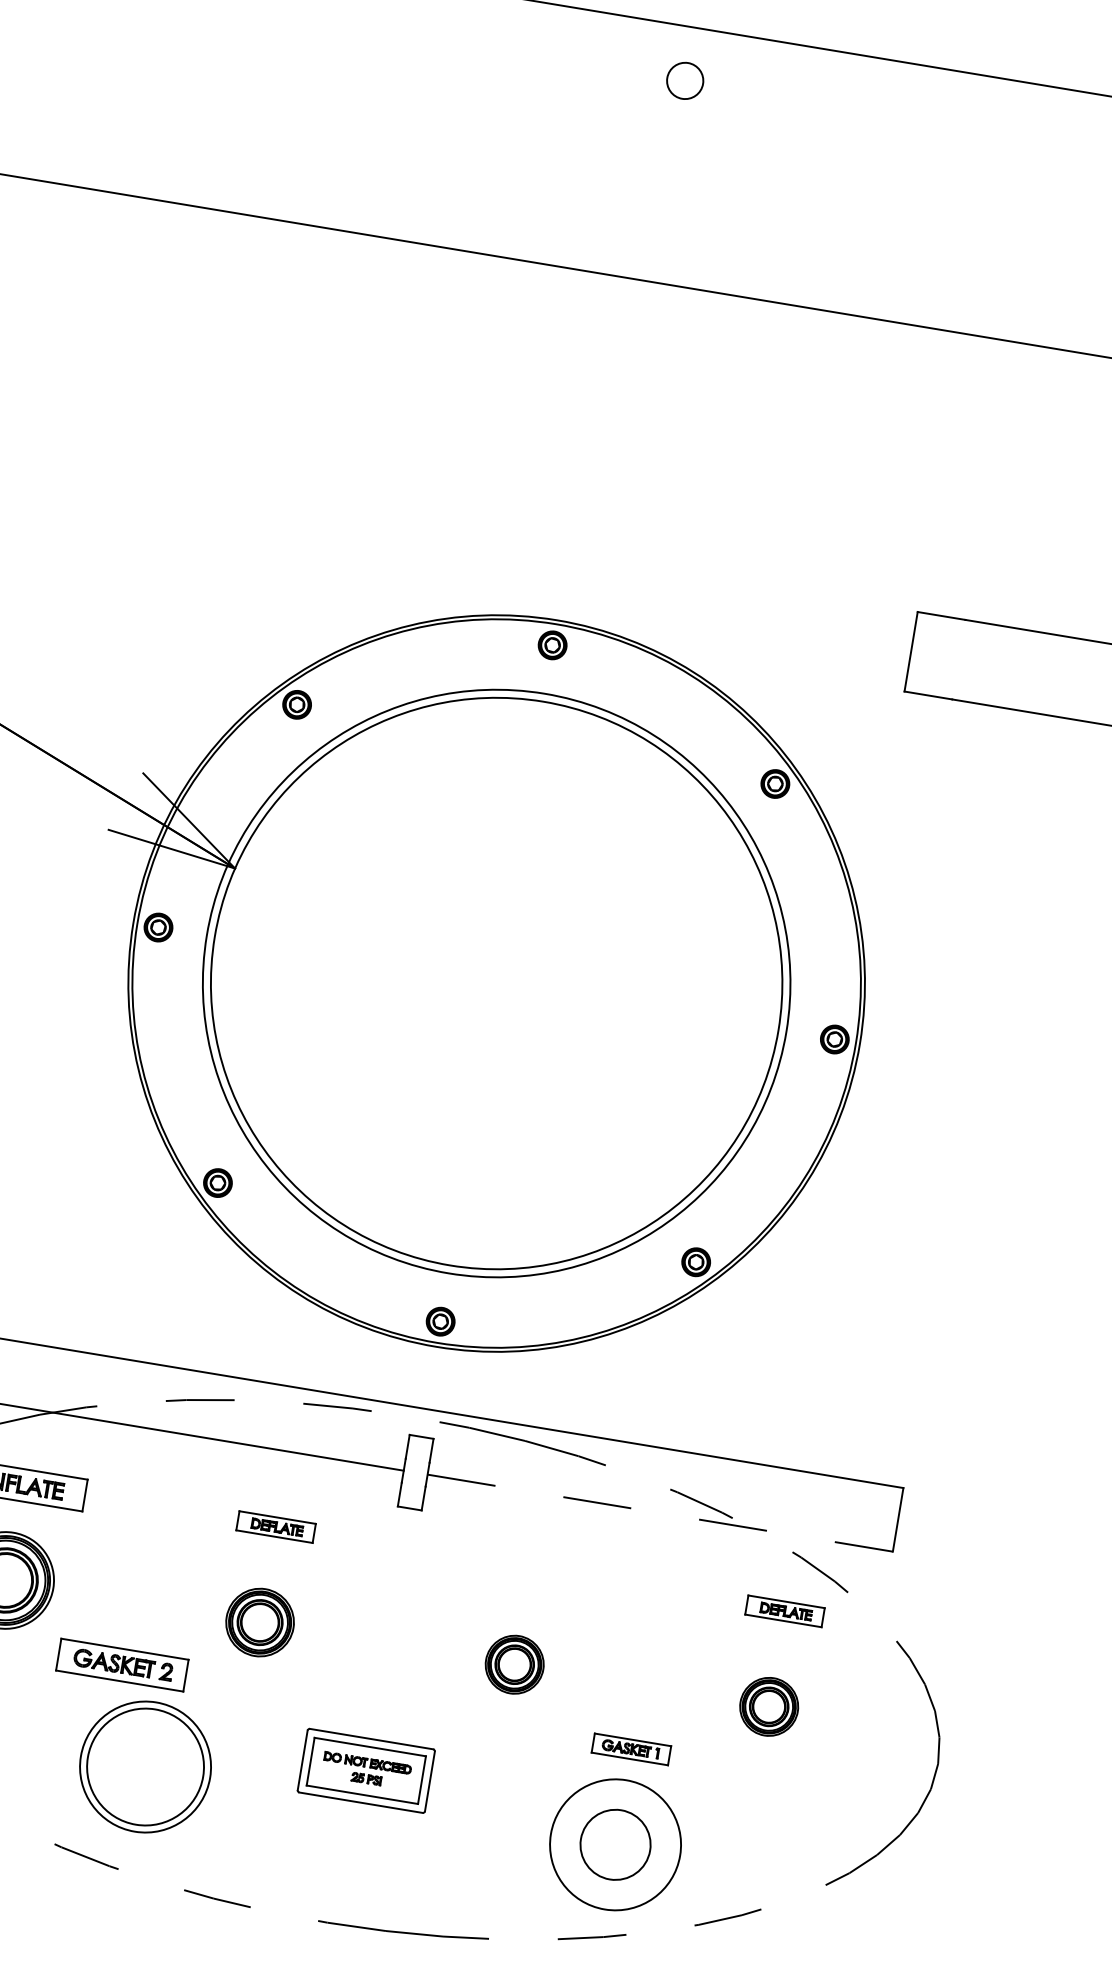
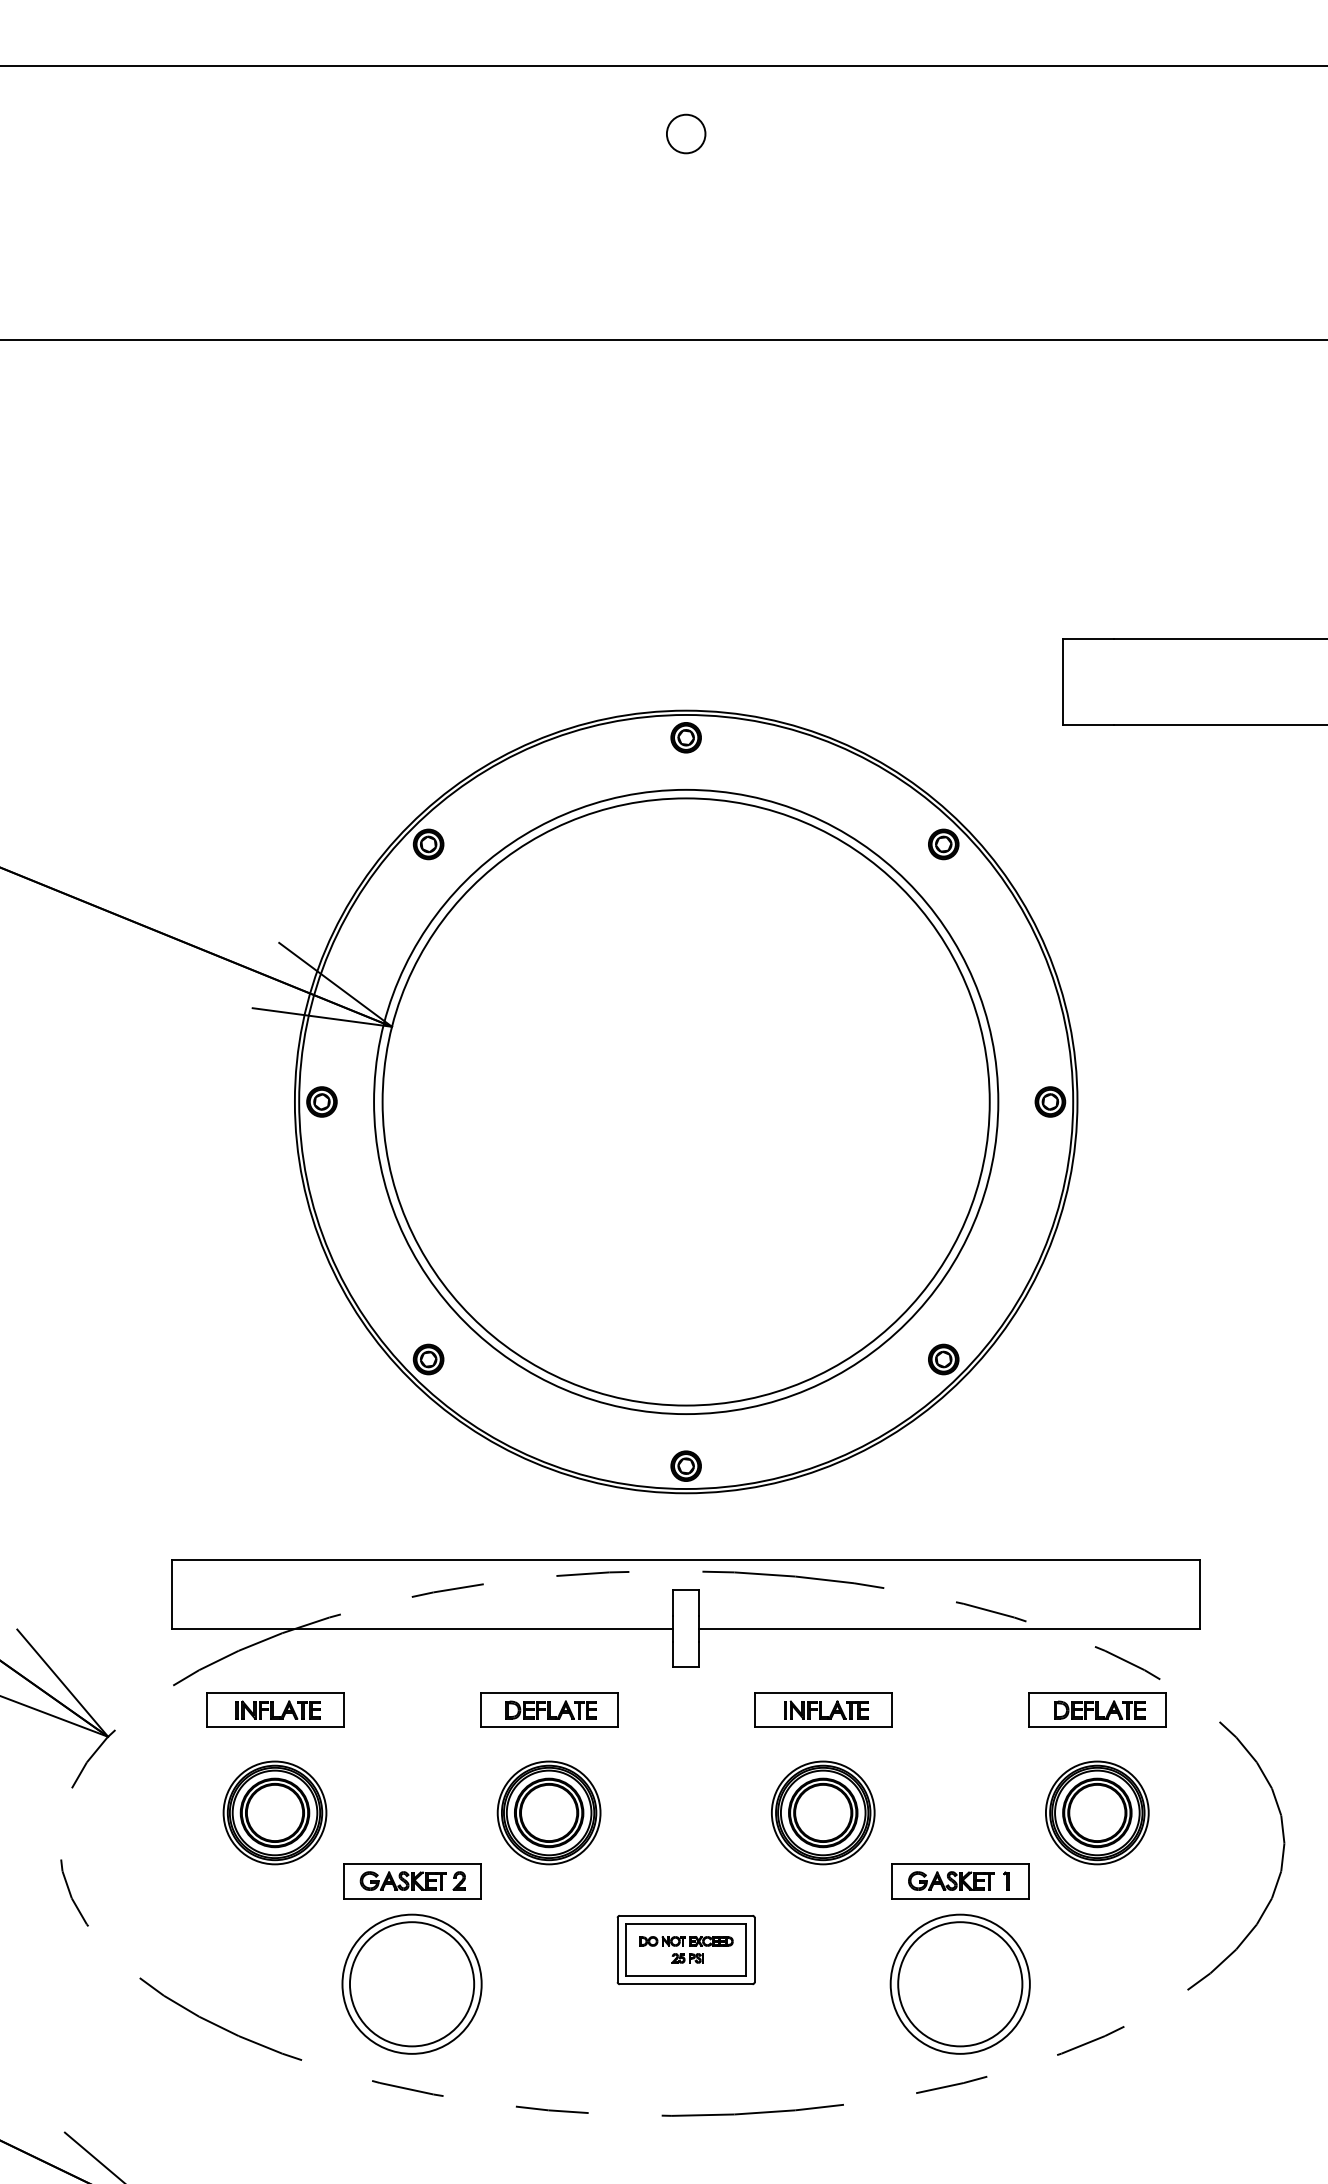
circle: (685, 80) -> (686, 133), moved
line: (660, 1512) -> (949, 1628), dashed -> solid
part: (276, 1526) -> (549, 1709), size x1.67
part: (530, 1568) -> (823, 1709), added
part: (785, 1610) -> (1097, 1709), size x1.67
part: (259, 1622) -> (548, 1812), size x1.43
part: (514, 1664) -> (823, 1812), size x1.67
part: (769, 1706) -> (1097, 1812), size x1.67
part: (631, 1749) -> (960, 1881), size x1.67
part: (145, 1766) -> (411, 1983), moved
circle: (615, 1845) -> (960, 1984), size x1.67

